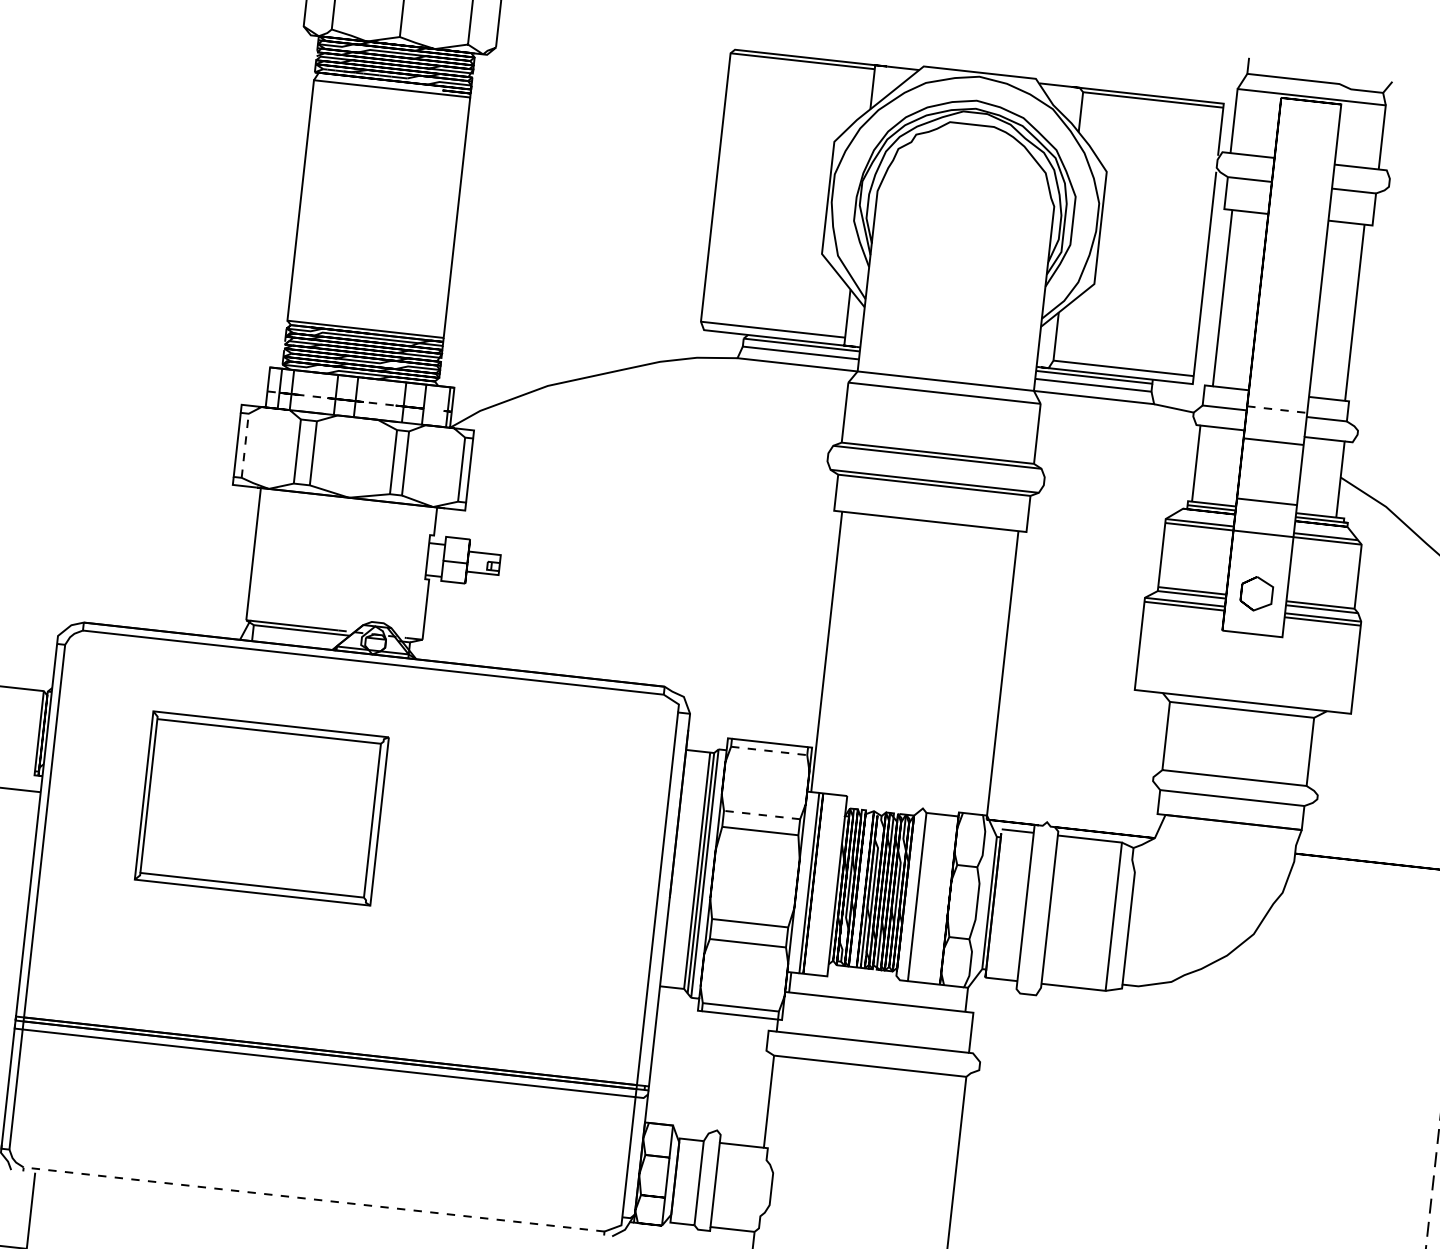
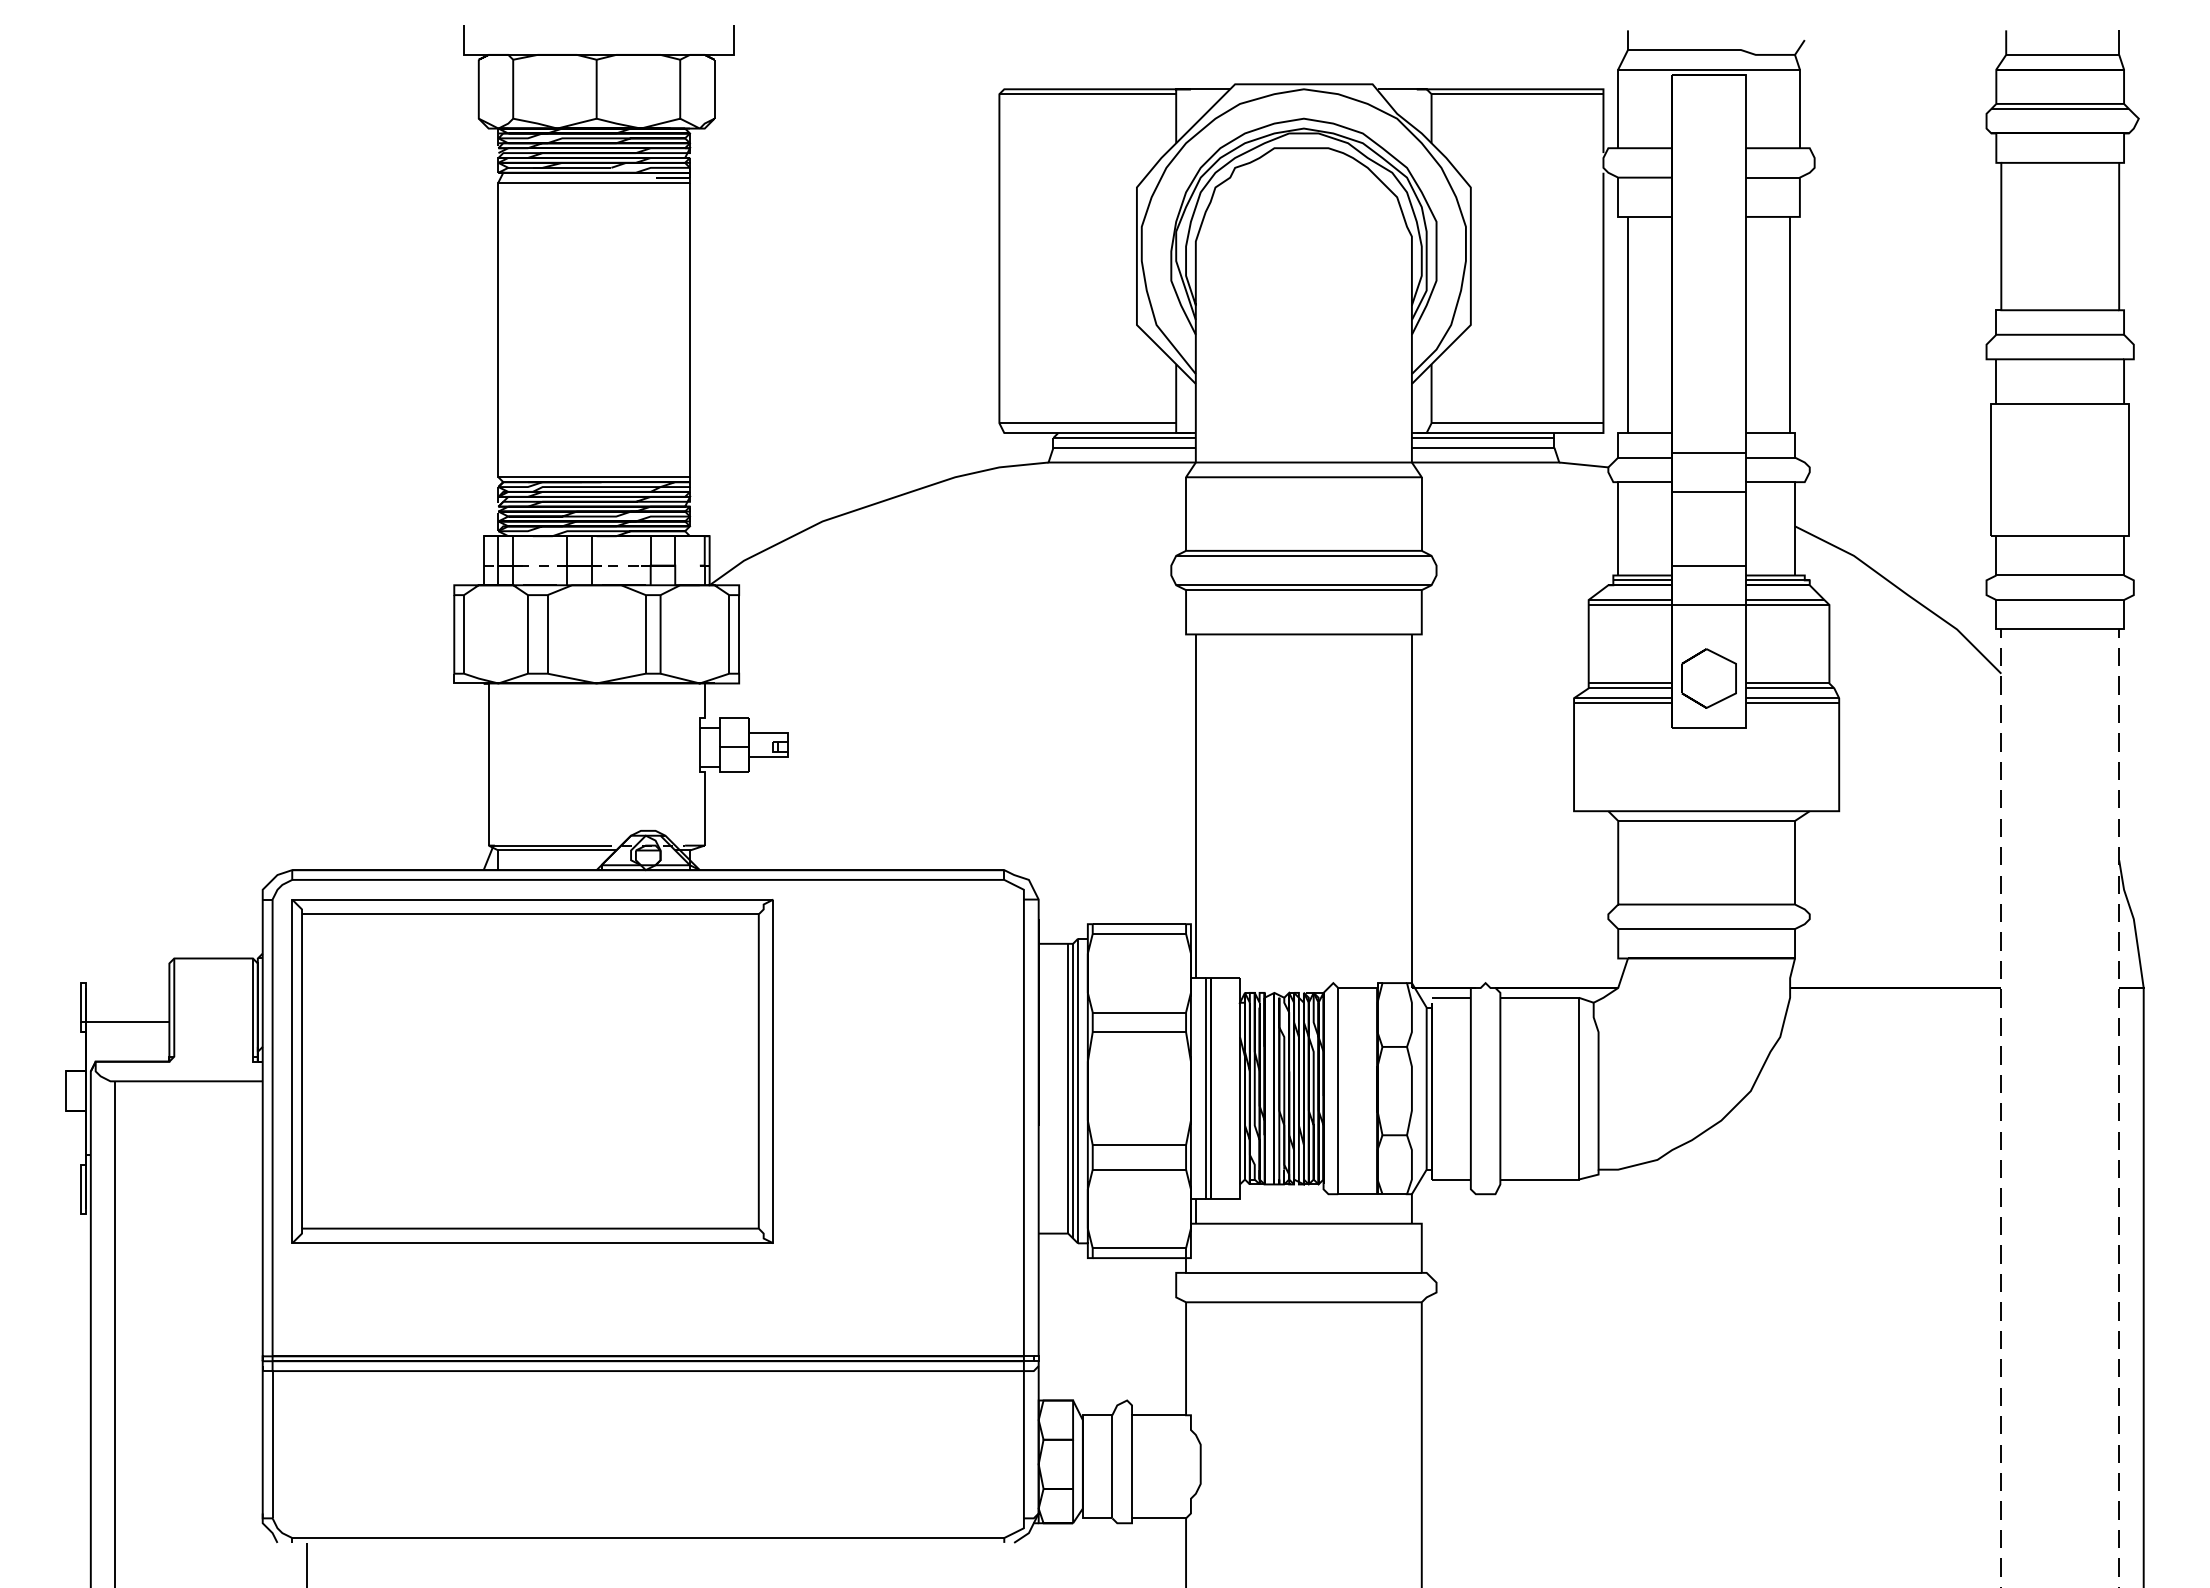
line: (1277, 409) -> (1709, 452), dashed -> solid
line: (245, 445) -> (464, 633), dashed -> solid
part: (1256, 593) -> (1708, 678), size x1.43
line: (769, 750) -> (1139, 933), dashed -> solid
part: (261, 808) -> (532, 1071), size x1.67
line: (762, 815) -> (1139, 1012), dashed -> solid
line: (311, 1199) -> (644, 1538), dashed -> solid

